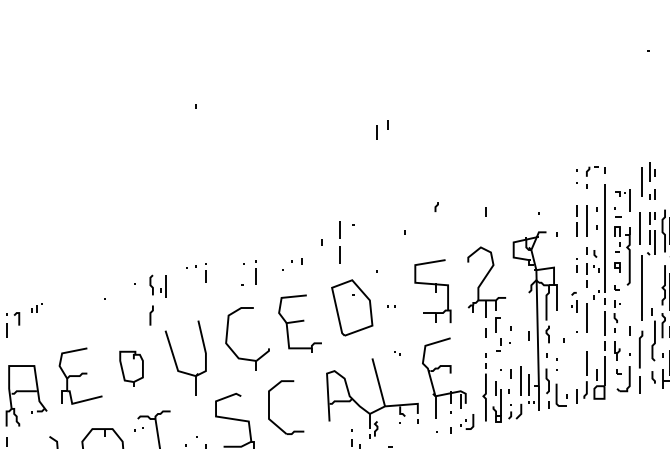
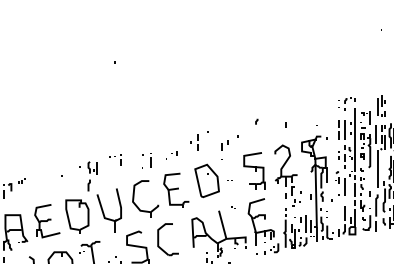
part: (381, 130) -> (224, 145), moved
part: (330, 242) -> (194, 142), size x0.71
part: (131, 368) -> (77, 216), size x1.67

